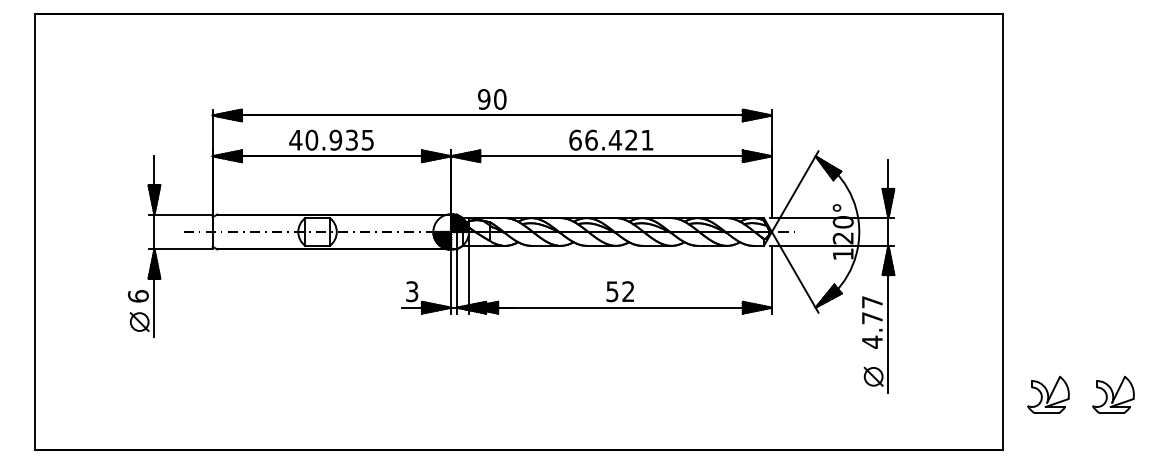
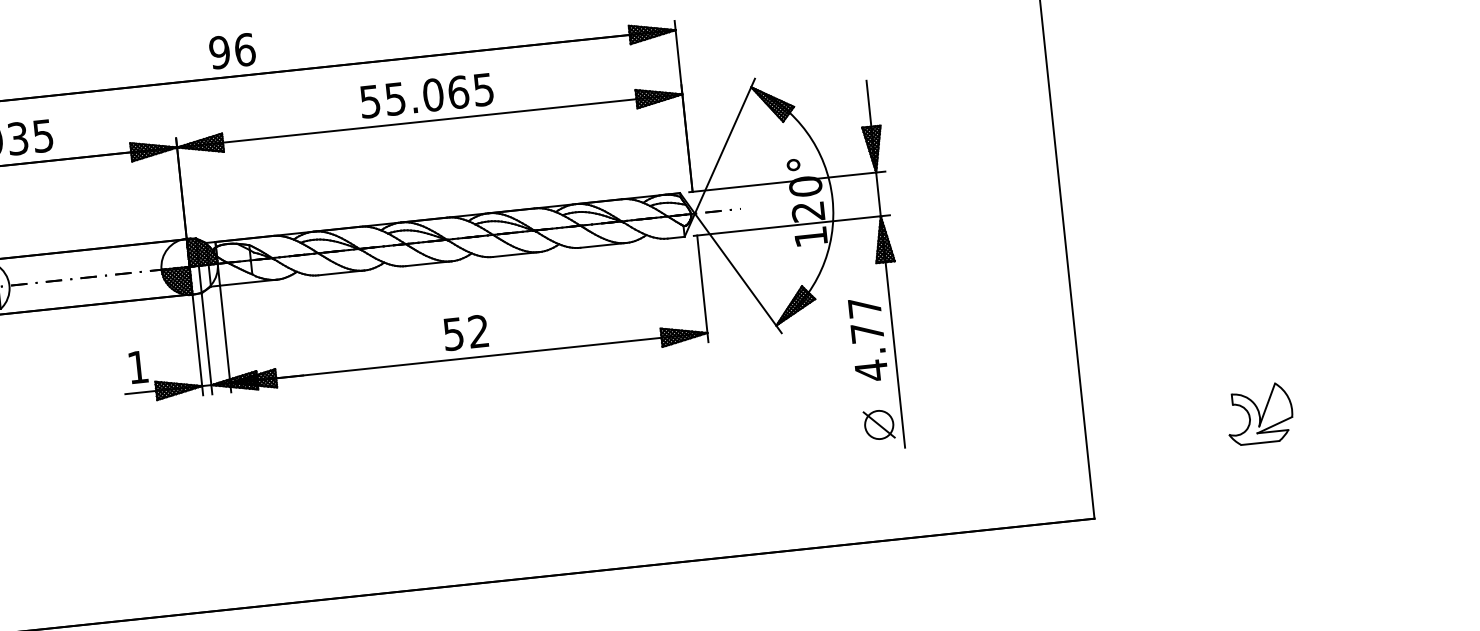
text: (500, 99) -> (245, 49), 90 -> 96
text: (611, 139) -> (426, 94), 66.421 -> 55.065
text: (412, 291) -> (138, 366), 3 -> 1
part: (1048, 394) -> (1157, 423), removed

